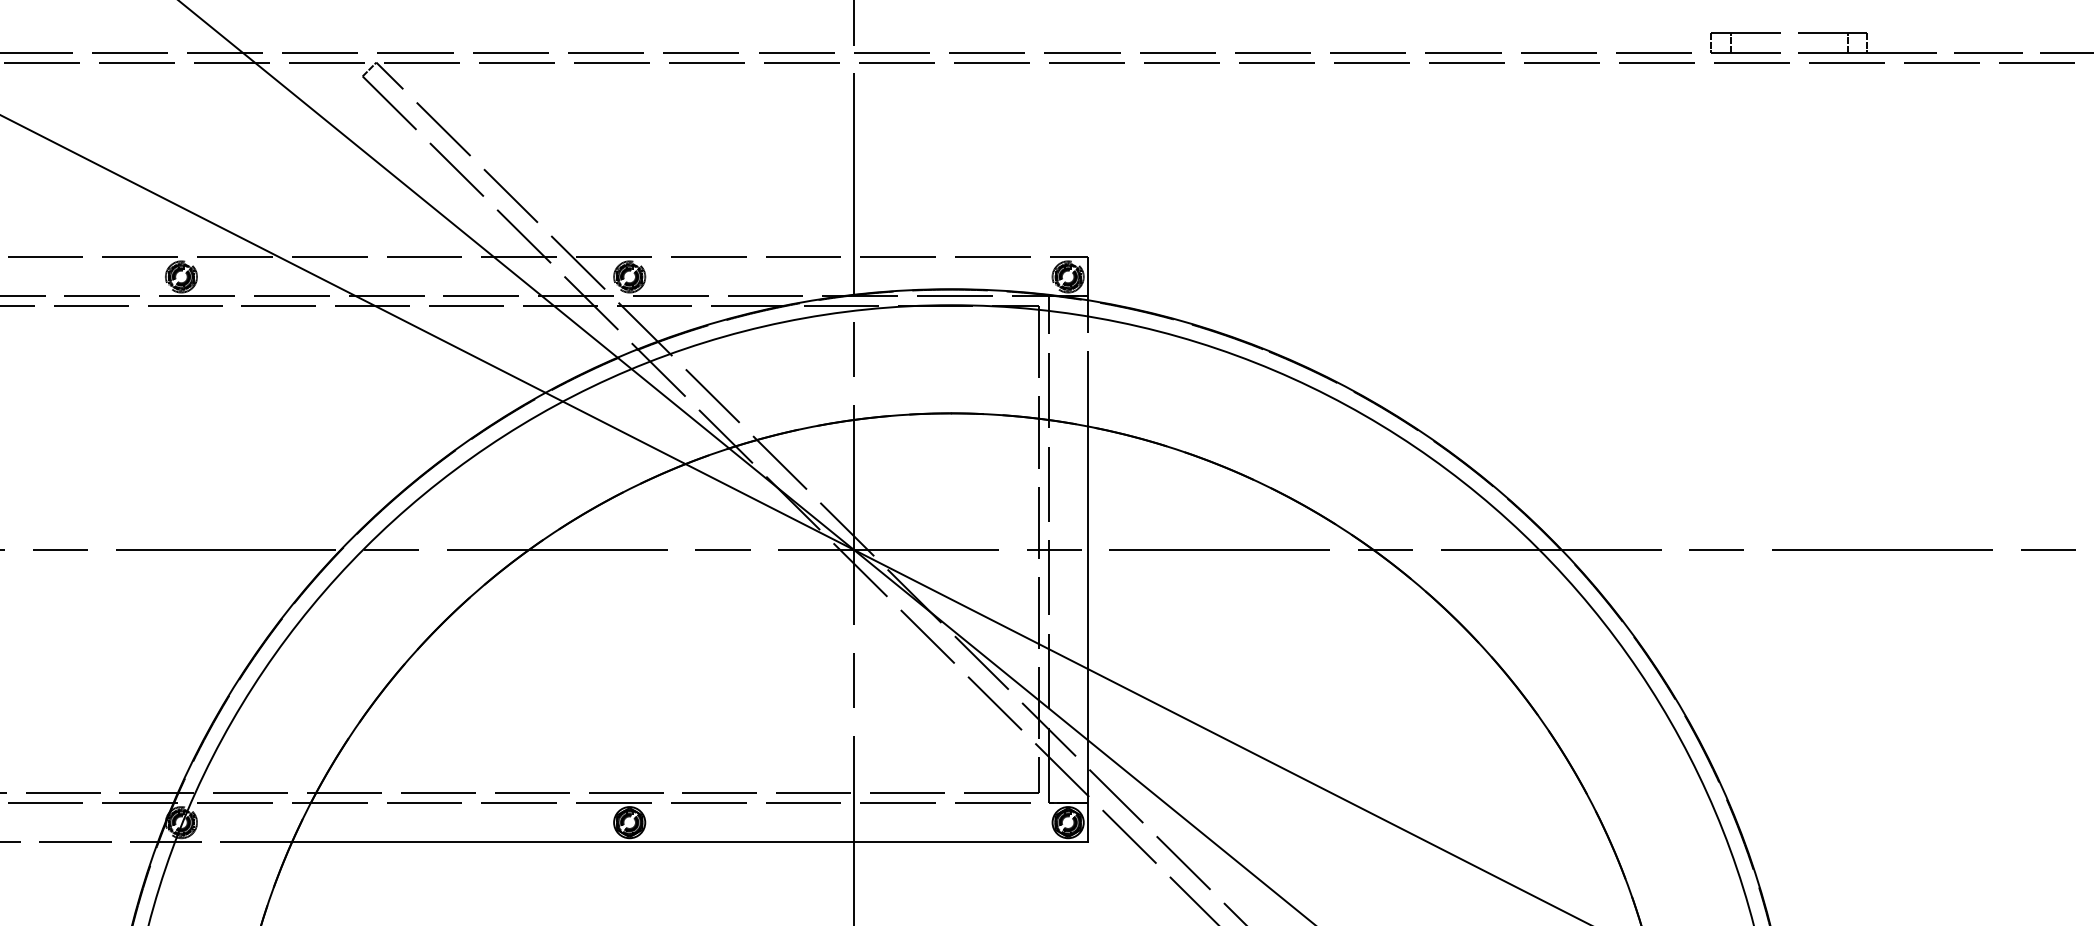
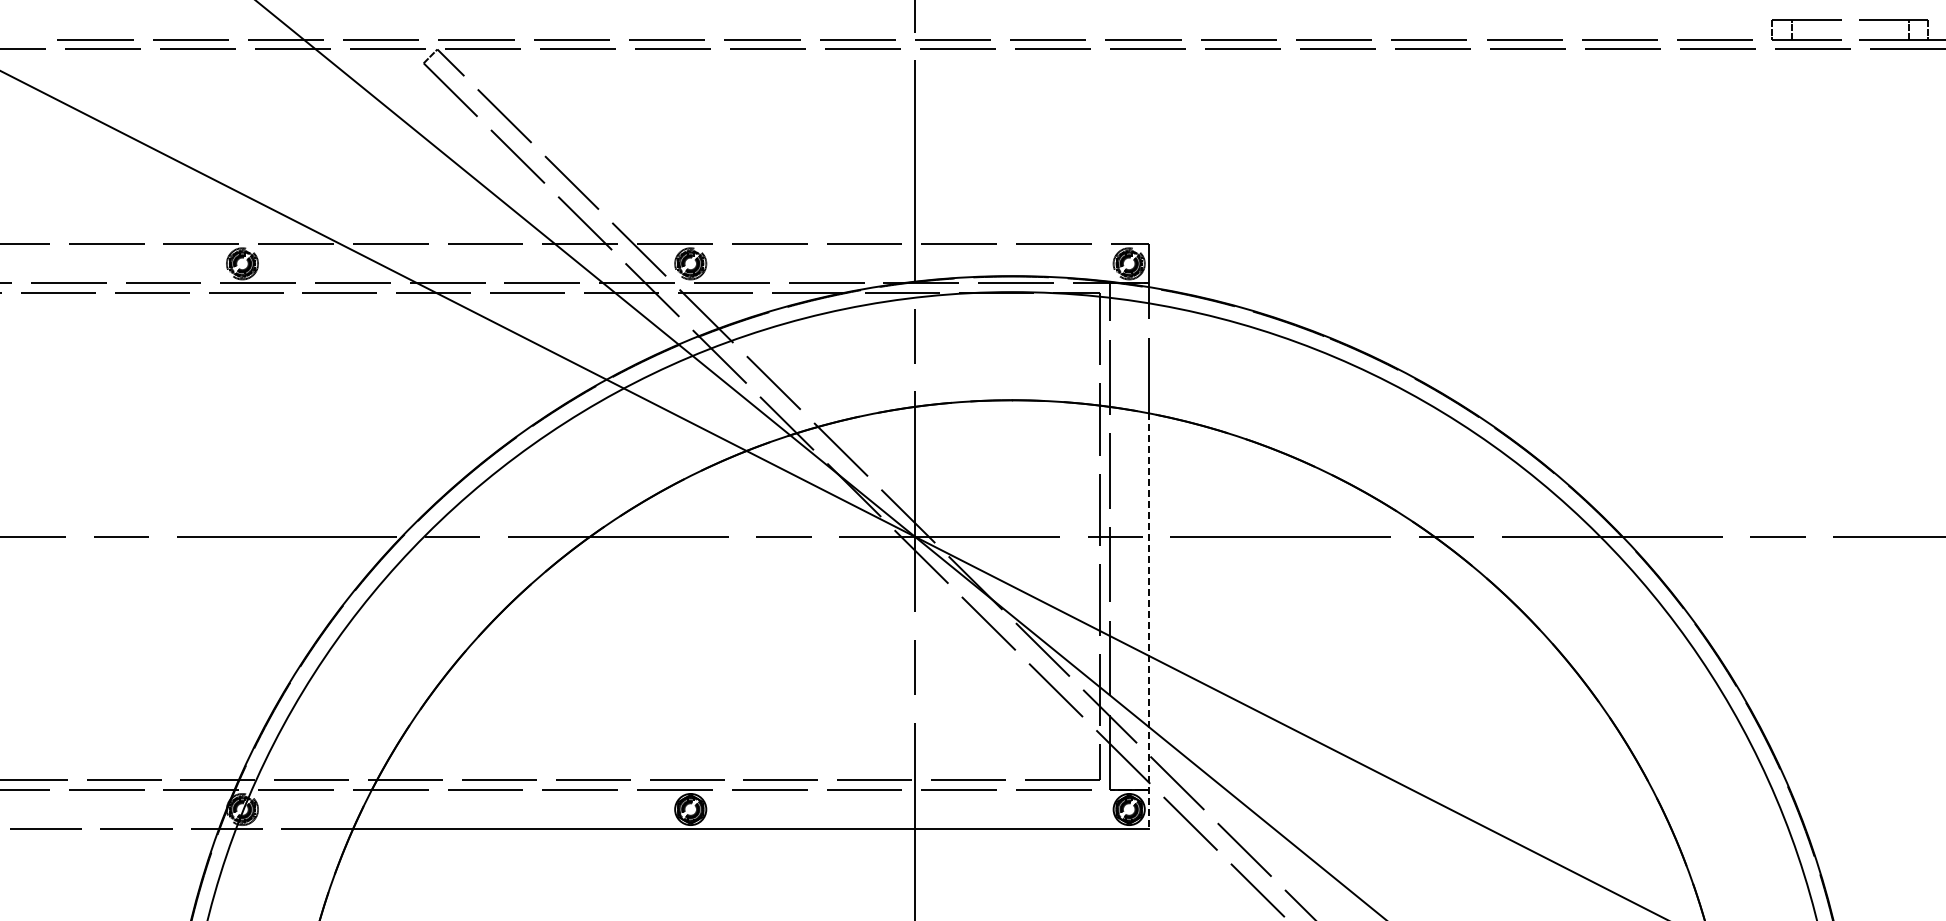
line: (1087, 634) -> (1148, 621), solid -> dashed

